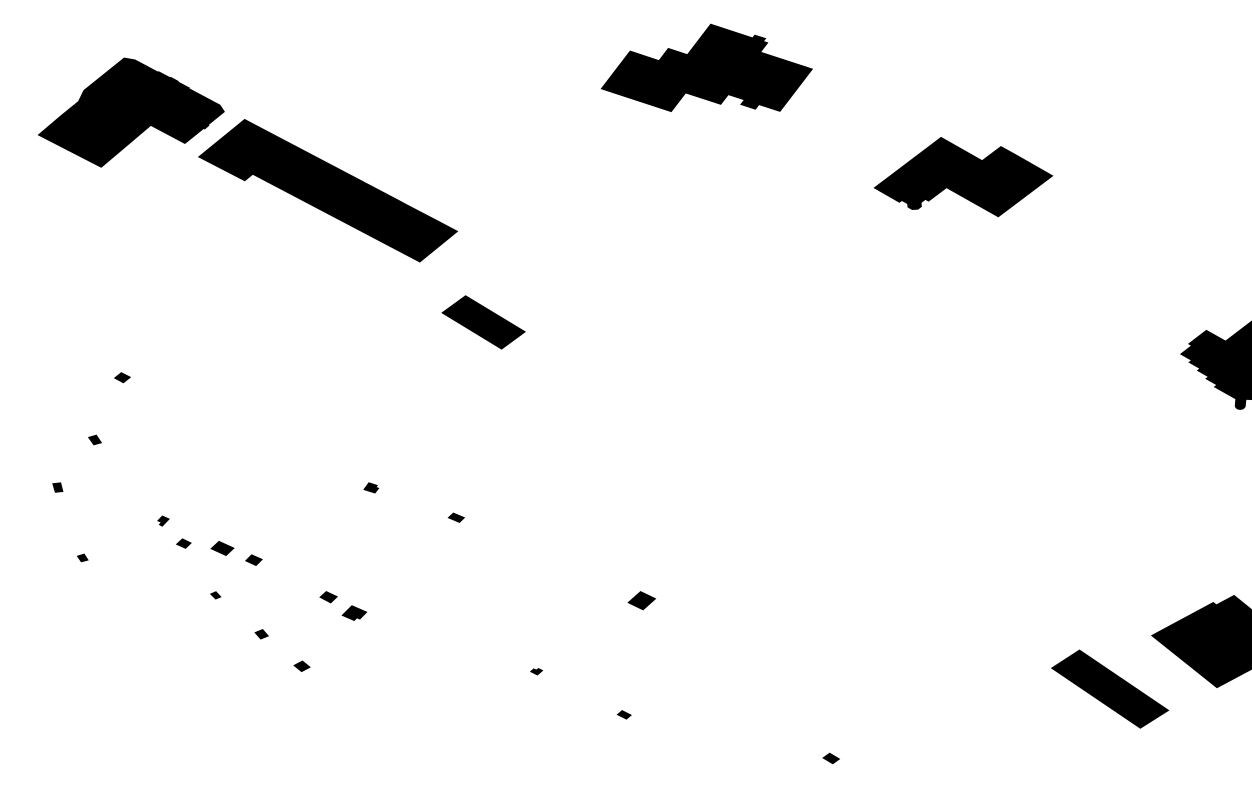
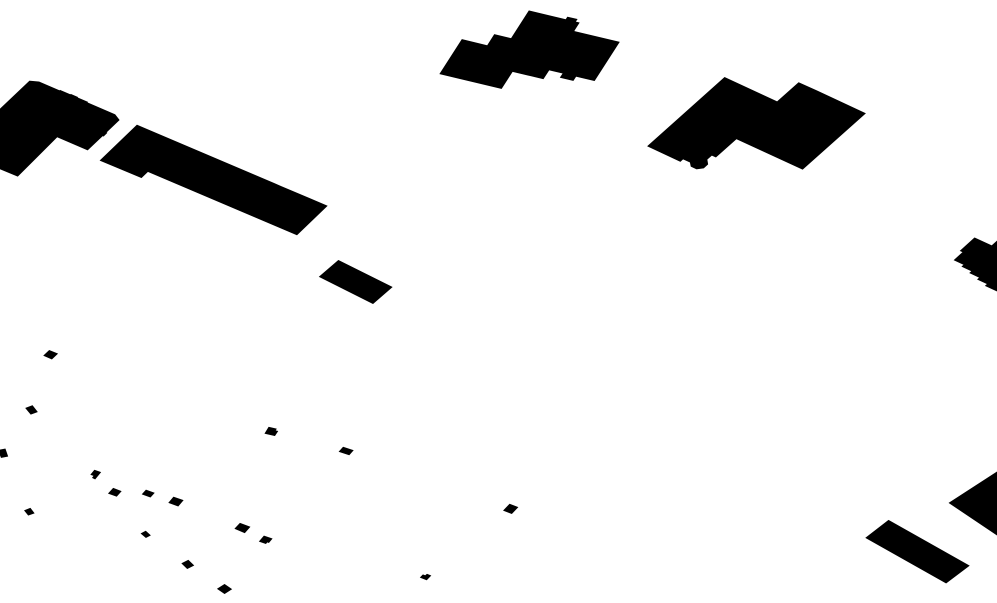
part: (963, 176) -> (755, 123), size x1.43
part: (222, 547) -> (148, 492), size x0.62
part: (641, 600) -> (510, 508), size x0.62
part: (354, 612) -> (265, 539), size x0.62

